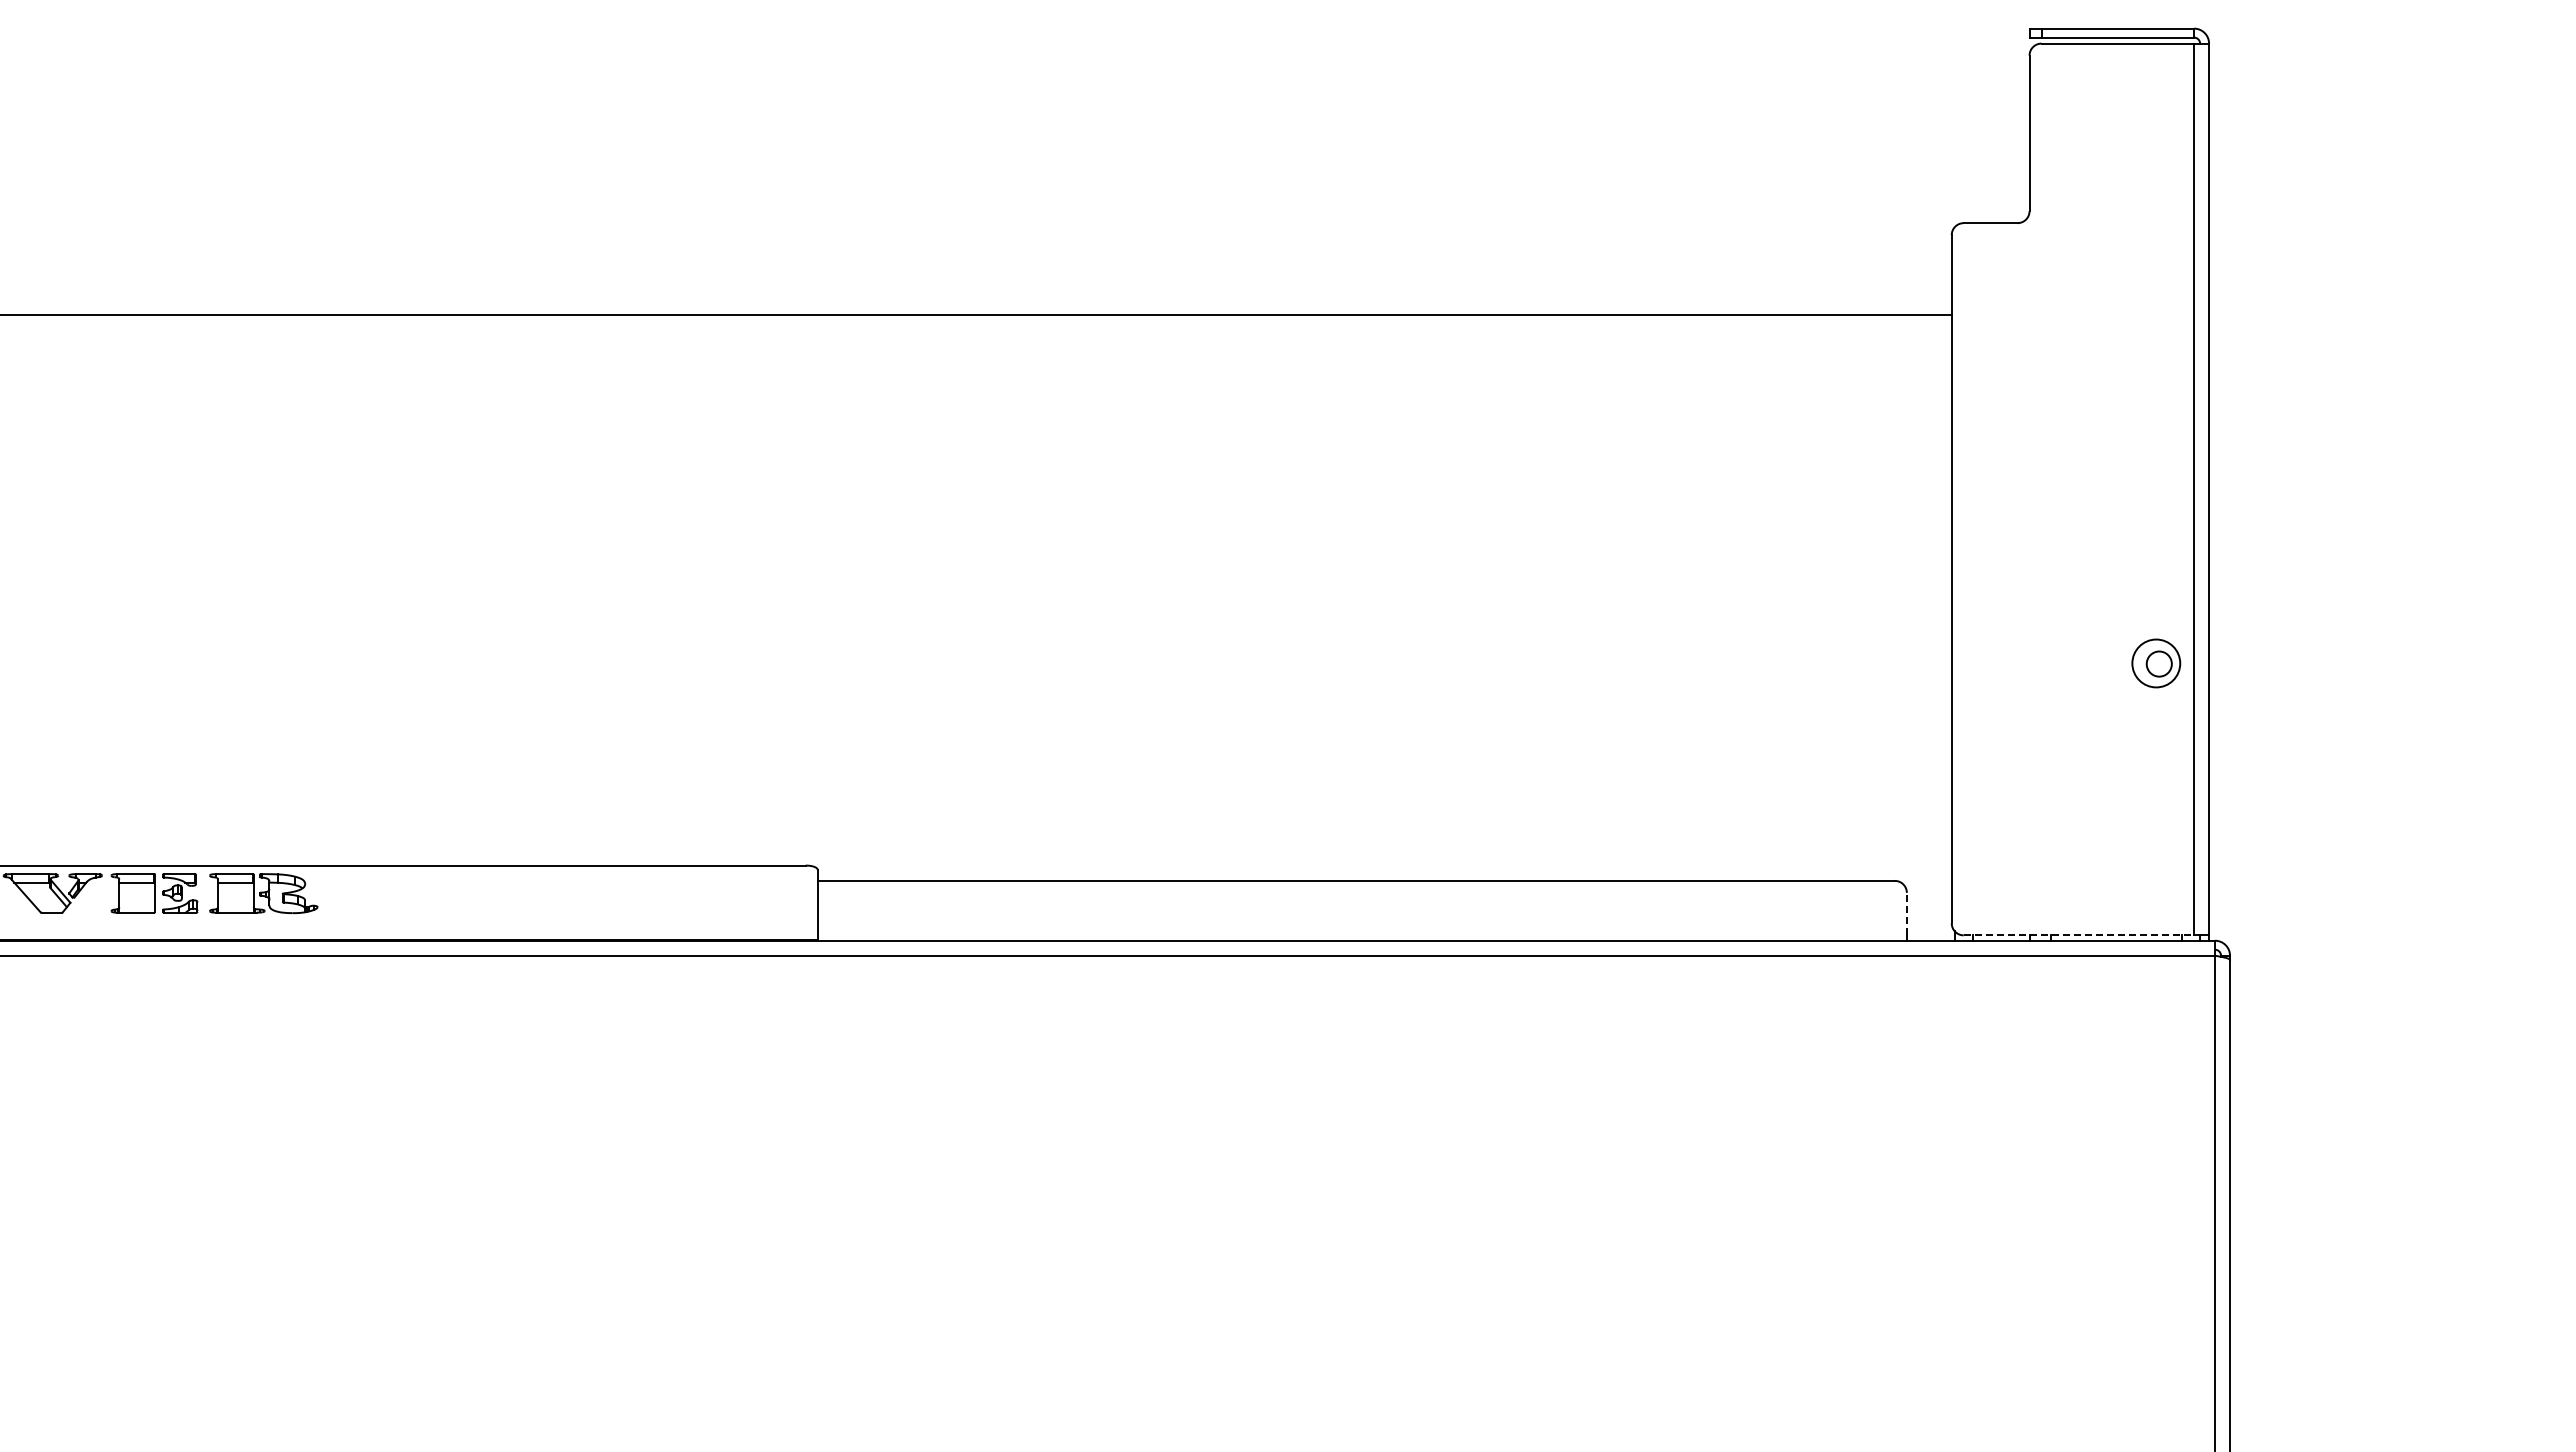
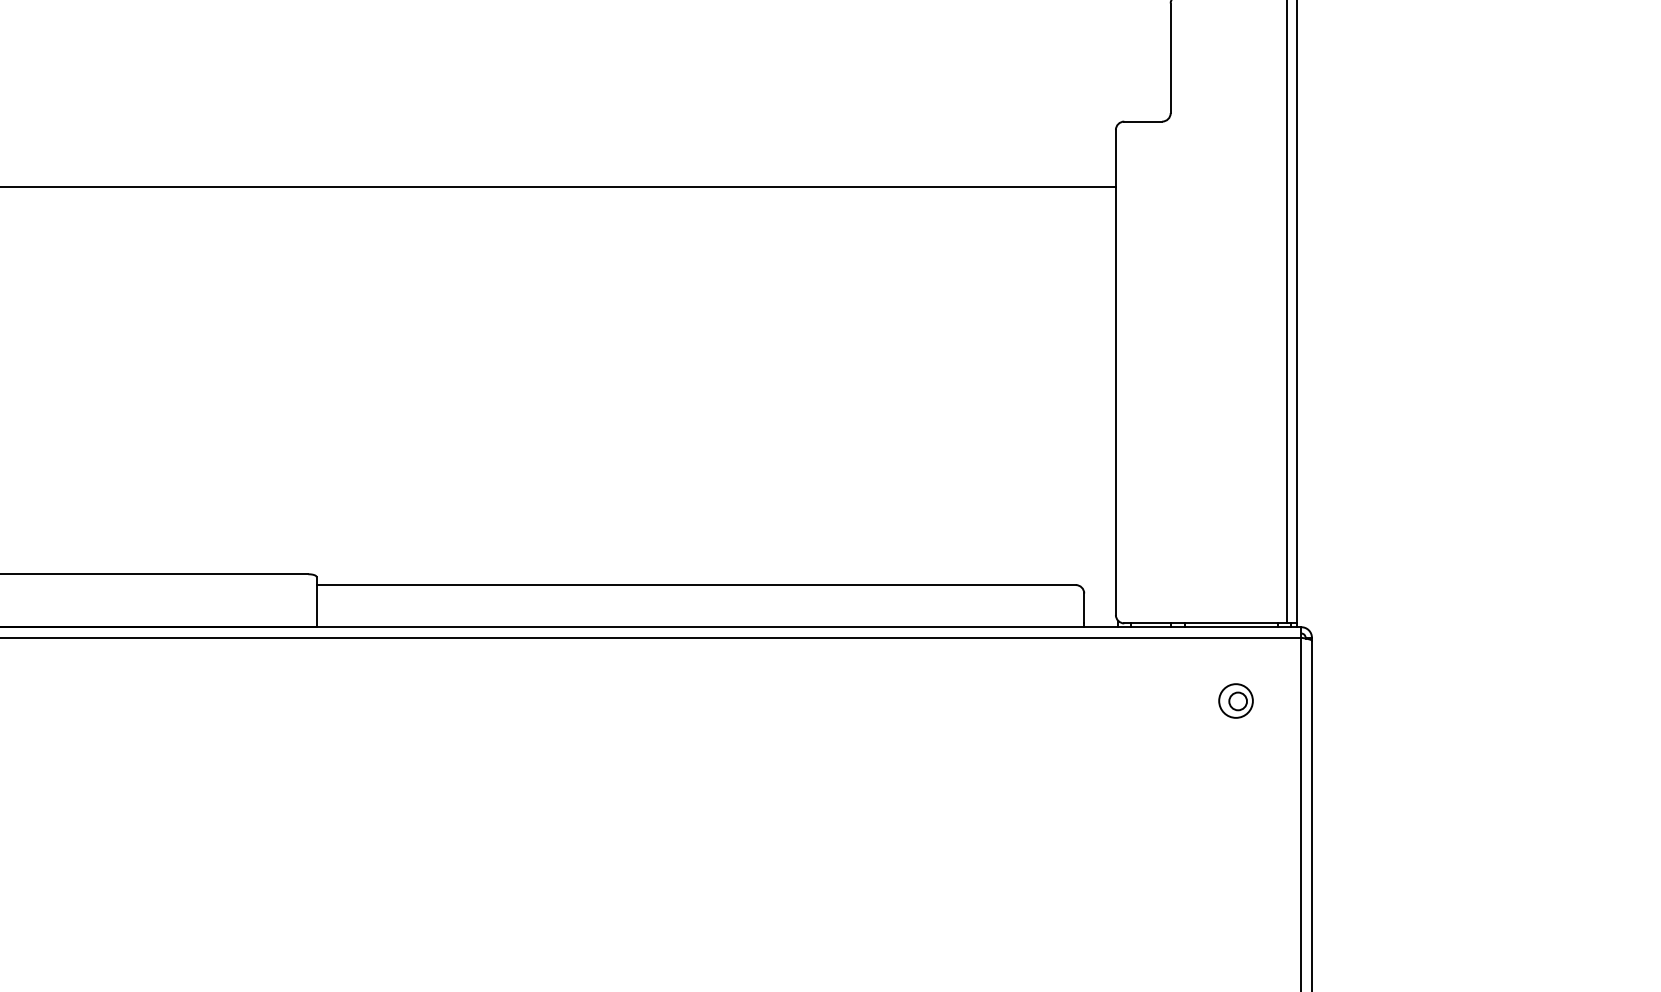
part: (2156, 663) -> (1236, 701), moved
line: (1906, 913) -> (1083, 608), dashed -> solid
line: (2079, 935) -> (1205, 623), dashed -> solid

